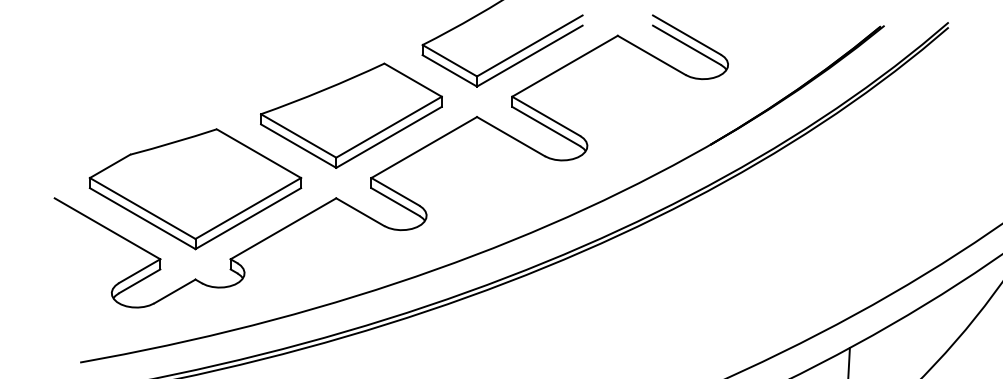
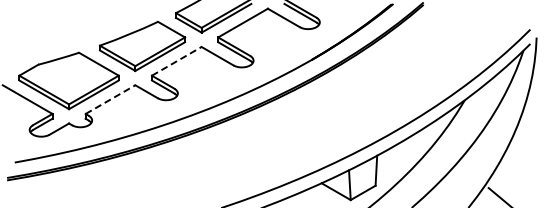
line: (423, 147) -> (176, 61), solid -> dashed
line: (283, 228) -> (110, 99), solid -> dashed

